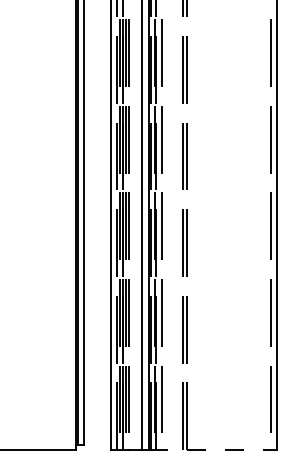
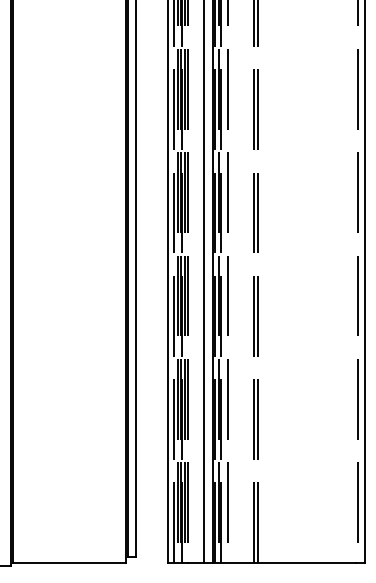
line: (209, 450) -> (284, 563), dashed -> solid

